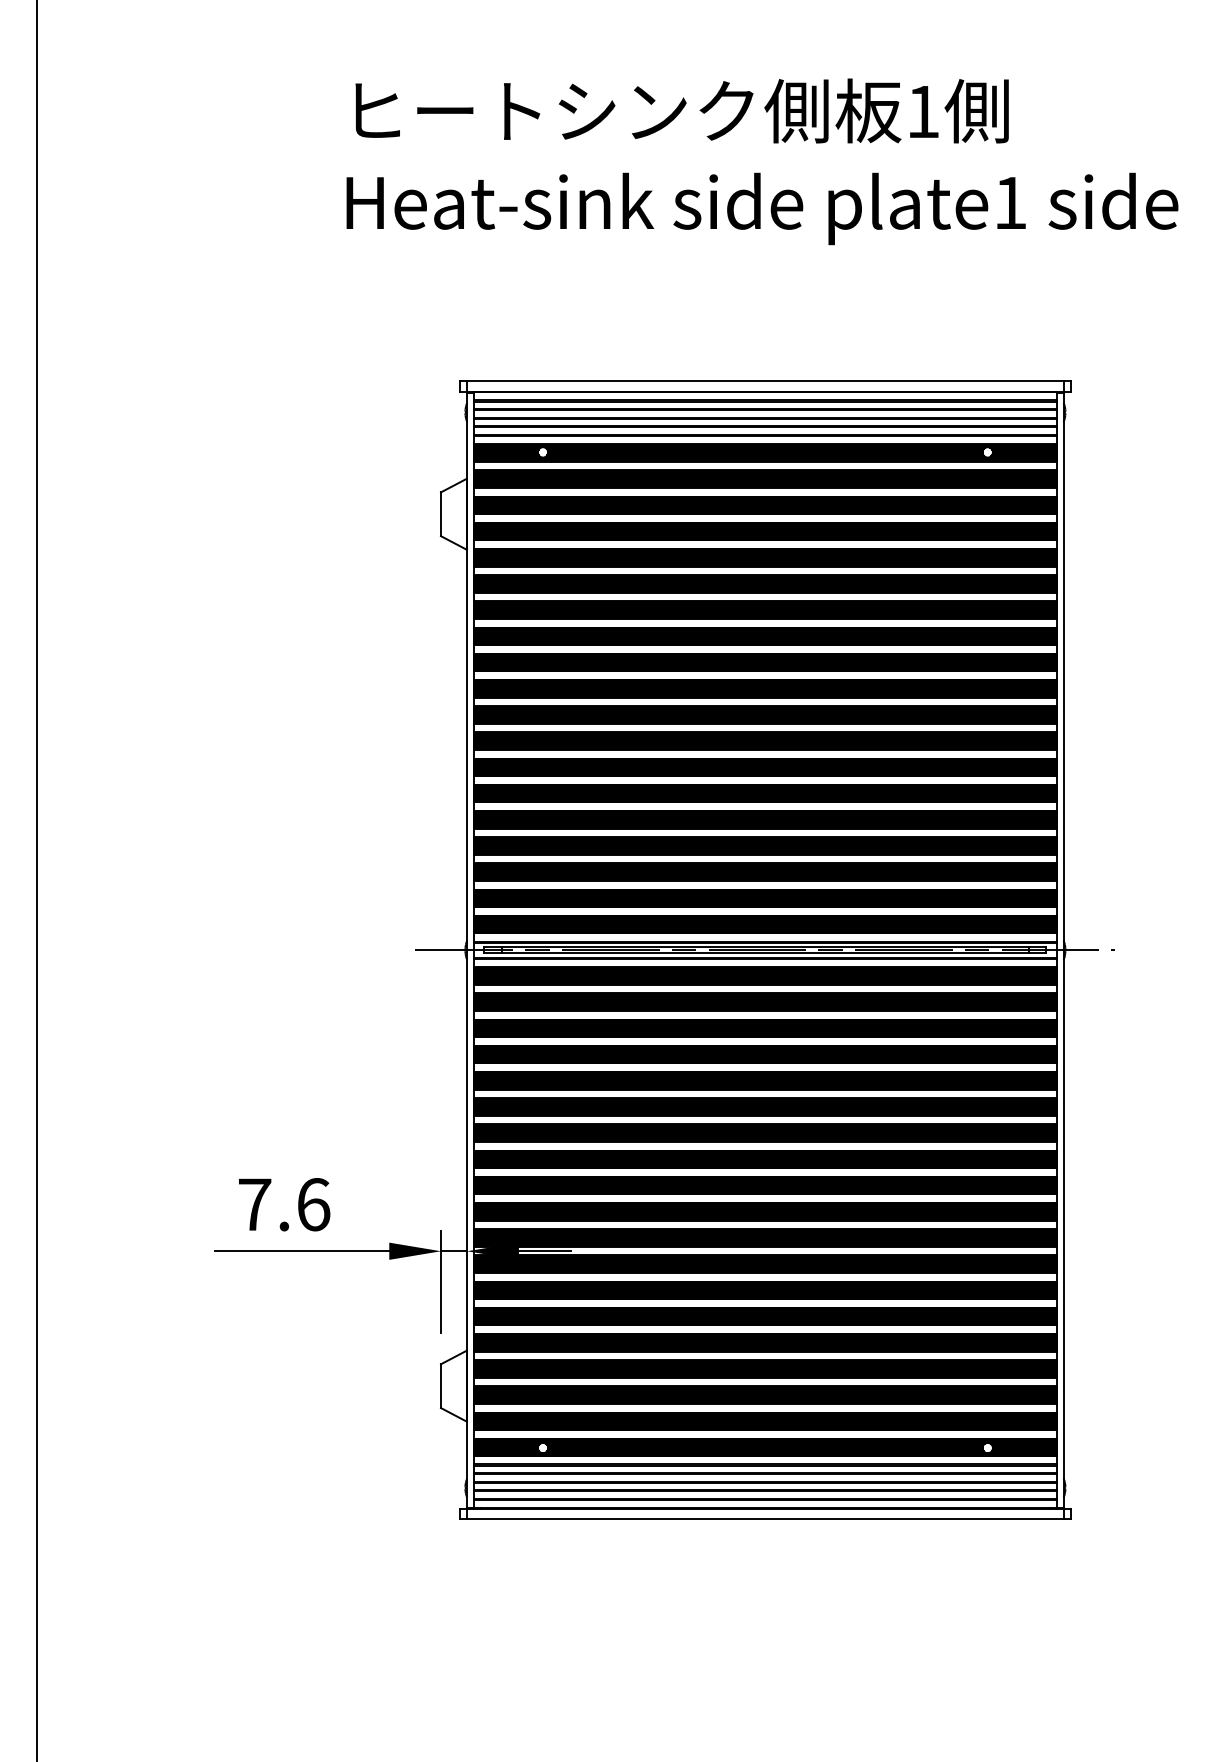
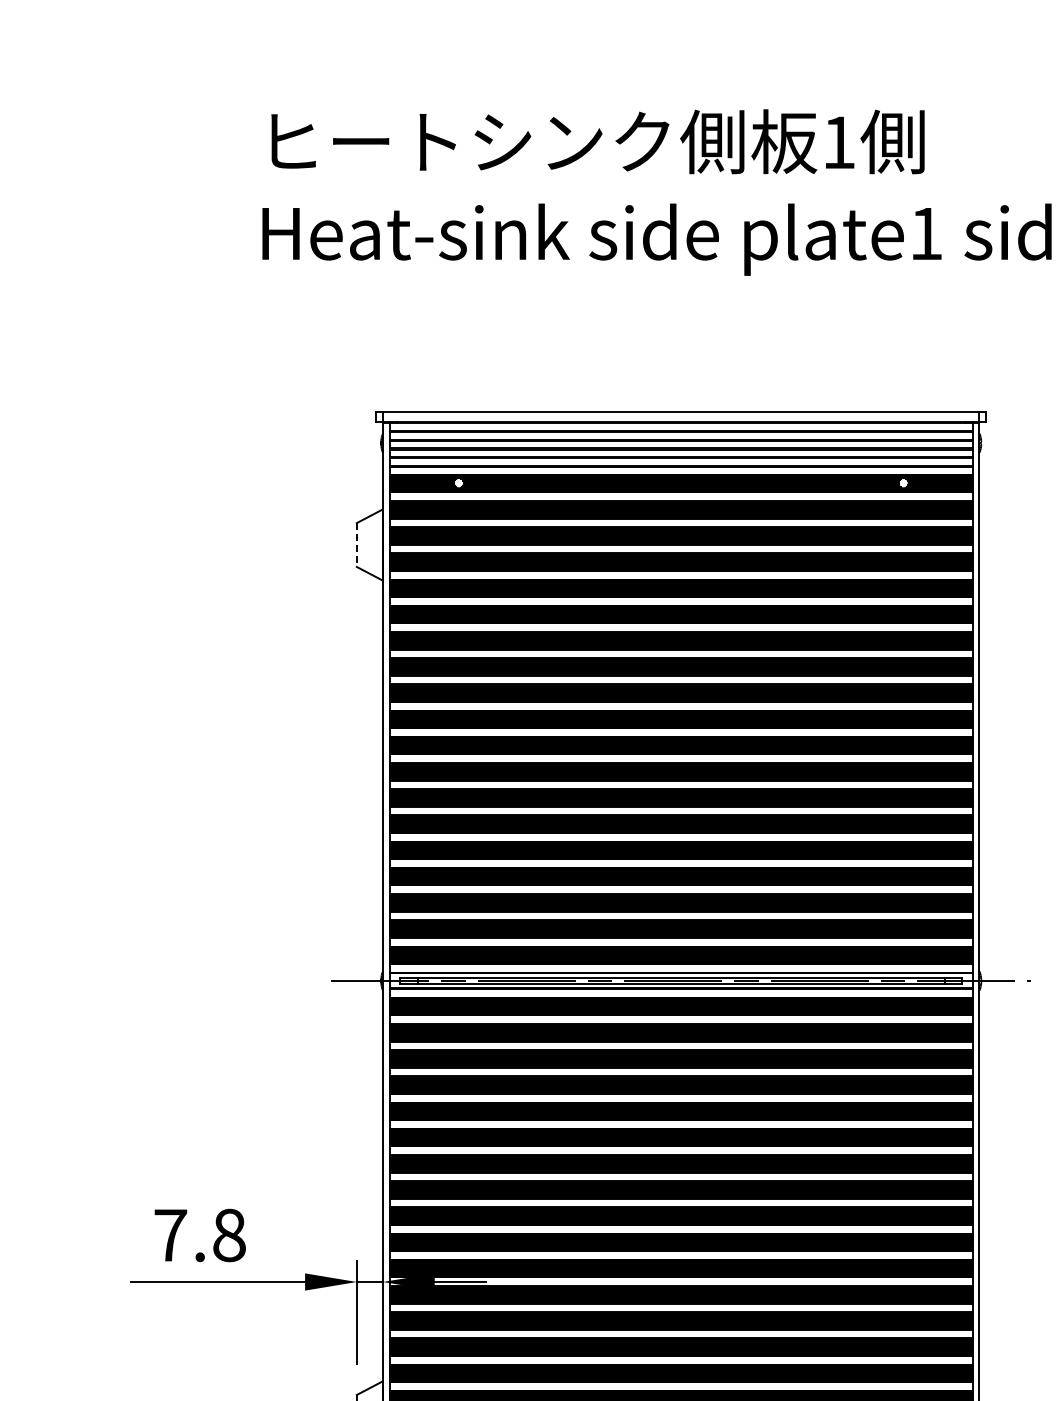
line: (441, 514) -> (357, 545), solid -> dashed
text: (313, 1204) -> (229, 1235), 7.6 -> 7.8

